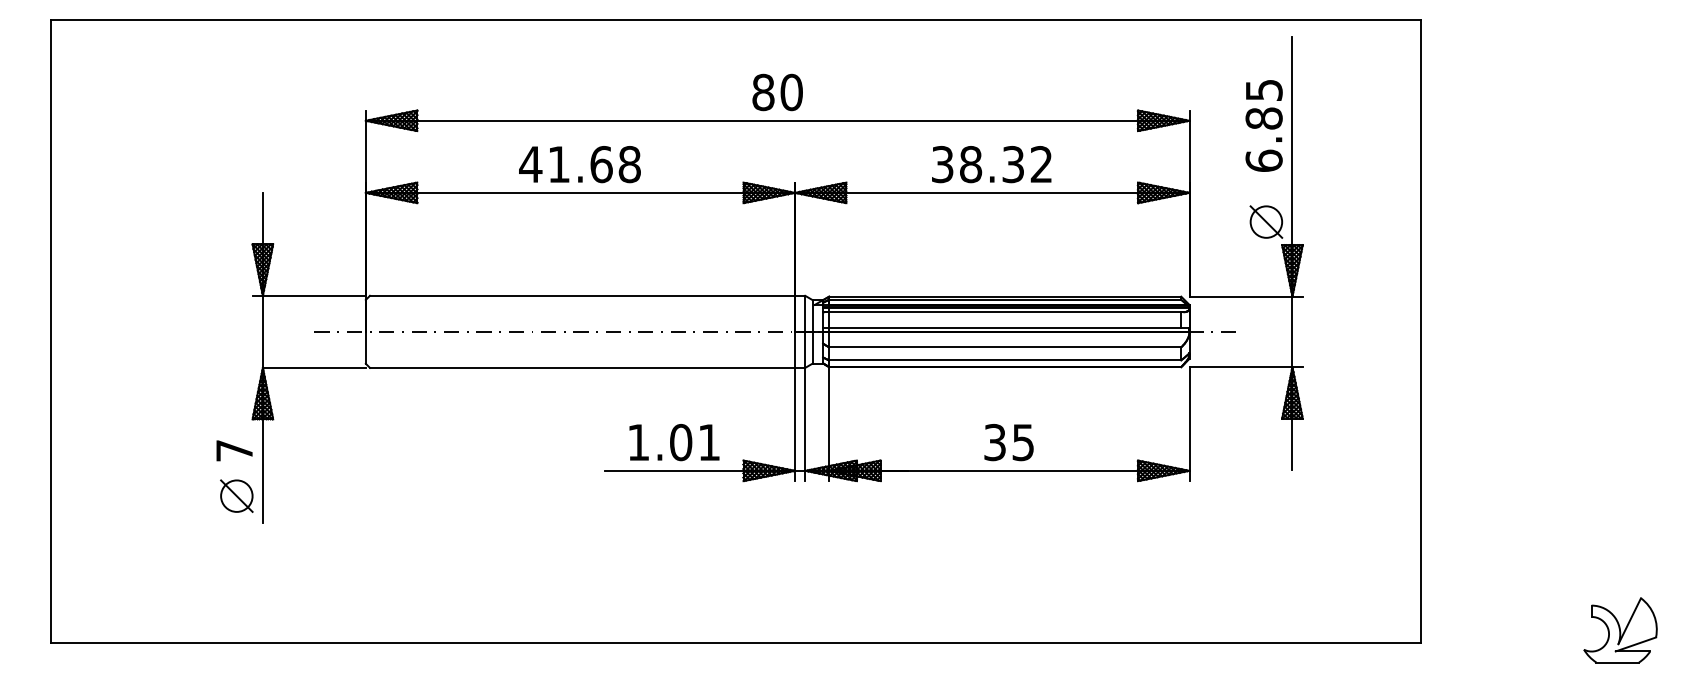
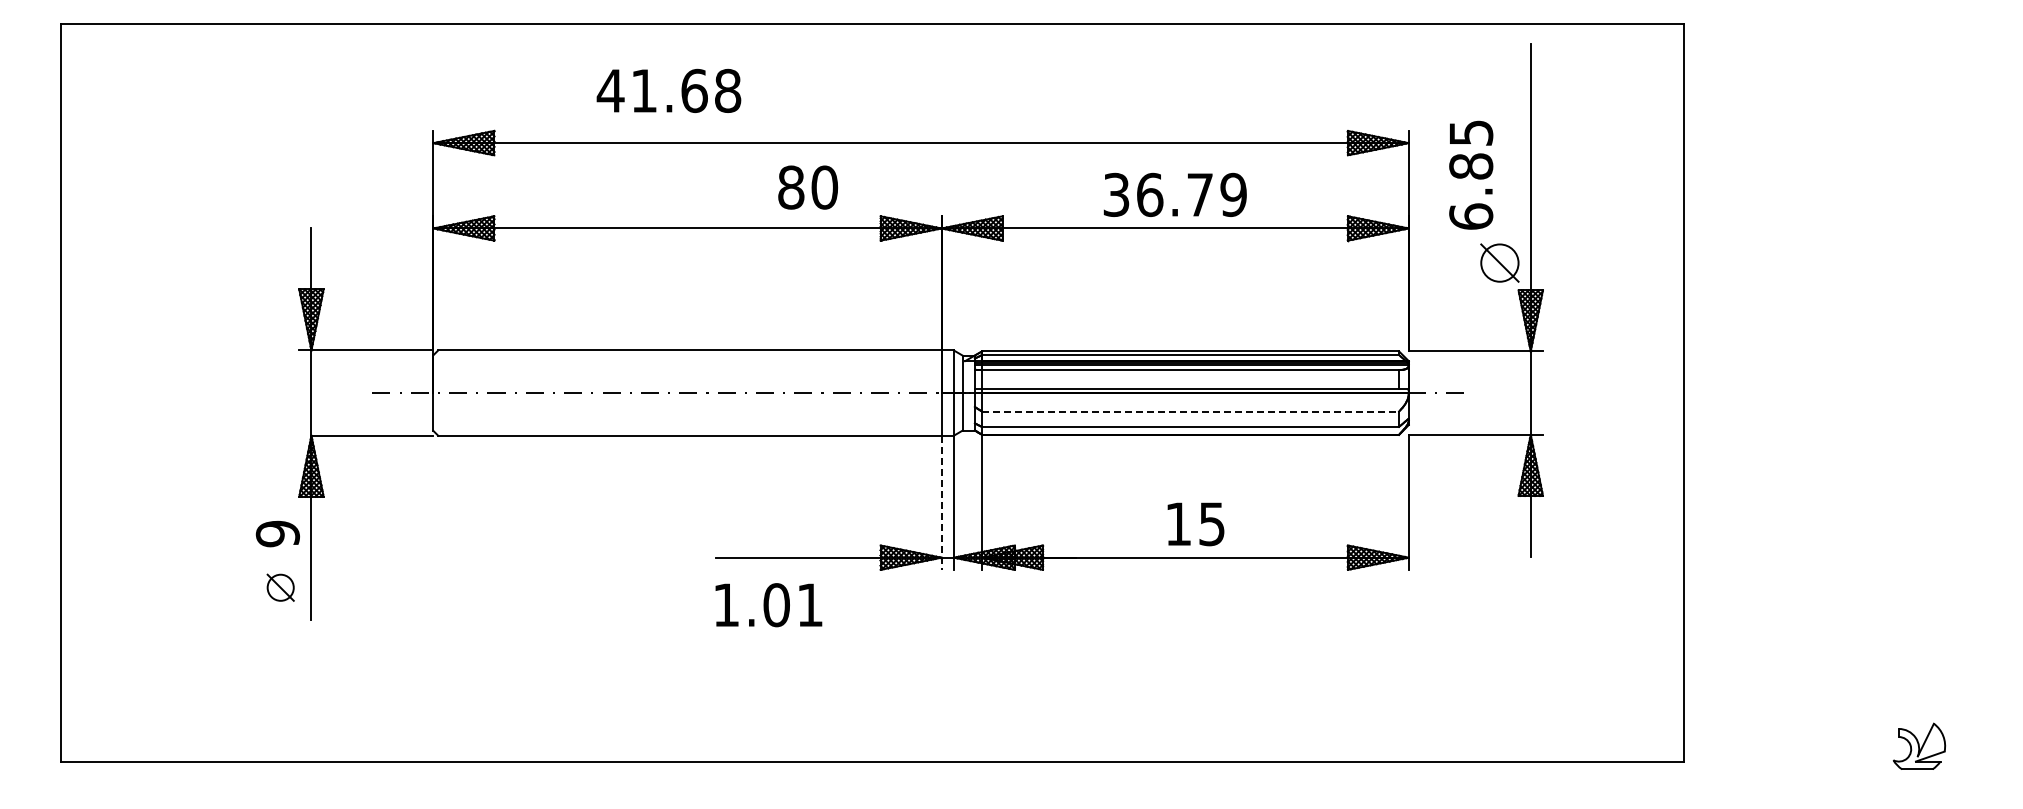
text: (778, 92) -> (808, 187), moved
text: (1264, 125) -> (1471, 174), moved
text: (579, 164) -> (668, 90), moved
text: (1005, 164) -> (1191, 194), 38.32 -> 36.79
line: (1005, 347) -> (1191, 411), solid -> dashed
line: (794, 425) -> (941, 503), solid -> dashed
text: (674, 442) -> (768, 605), moved
text: (995, 442) -> (1178, 524), 35 -> 15
text: (234, 450) -> (277, 533), 7 -> 9
part: (236, 496) -> (280, 587), size x0.7
part: (1620, 630) -> (1919, 746), size x0.6

